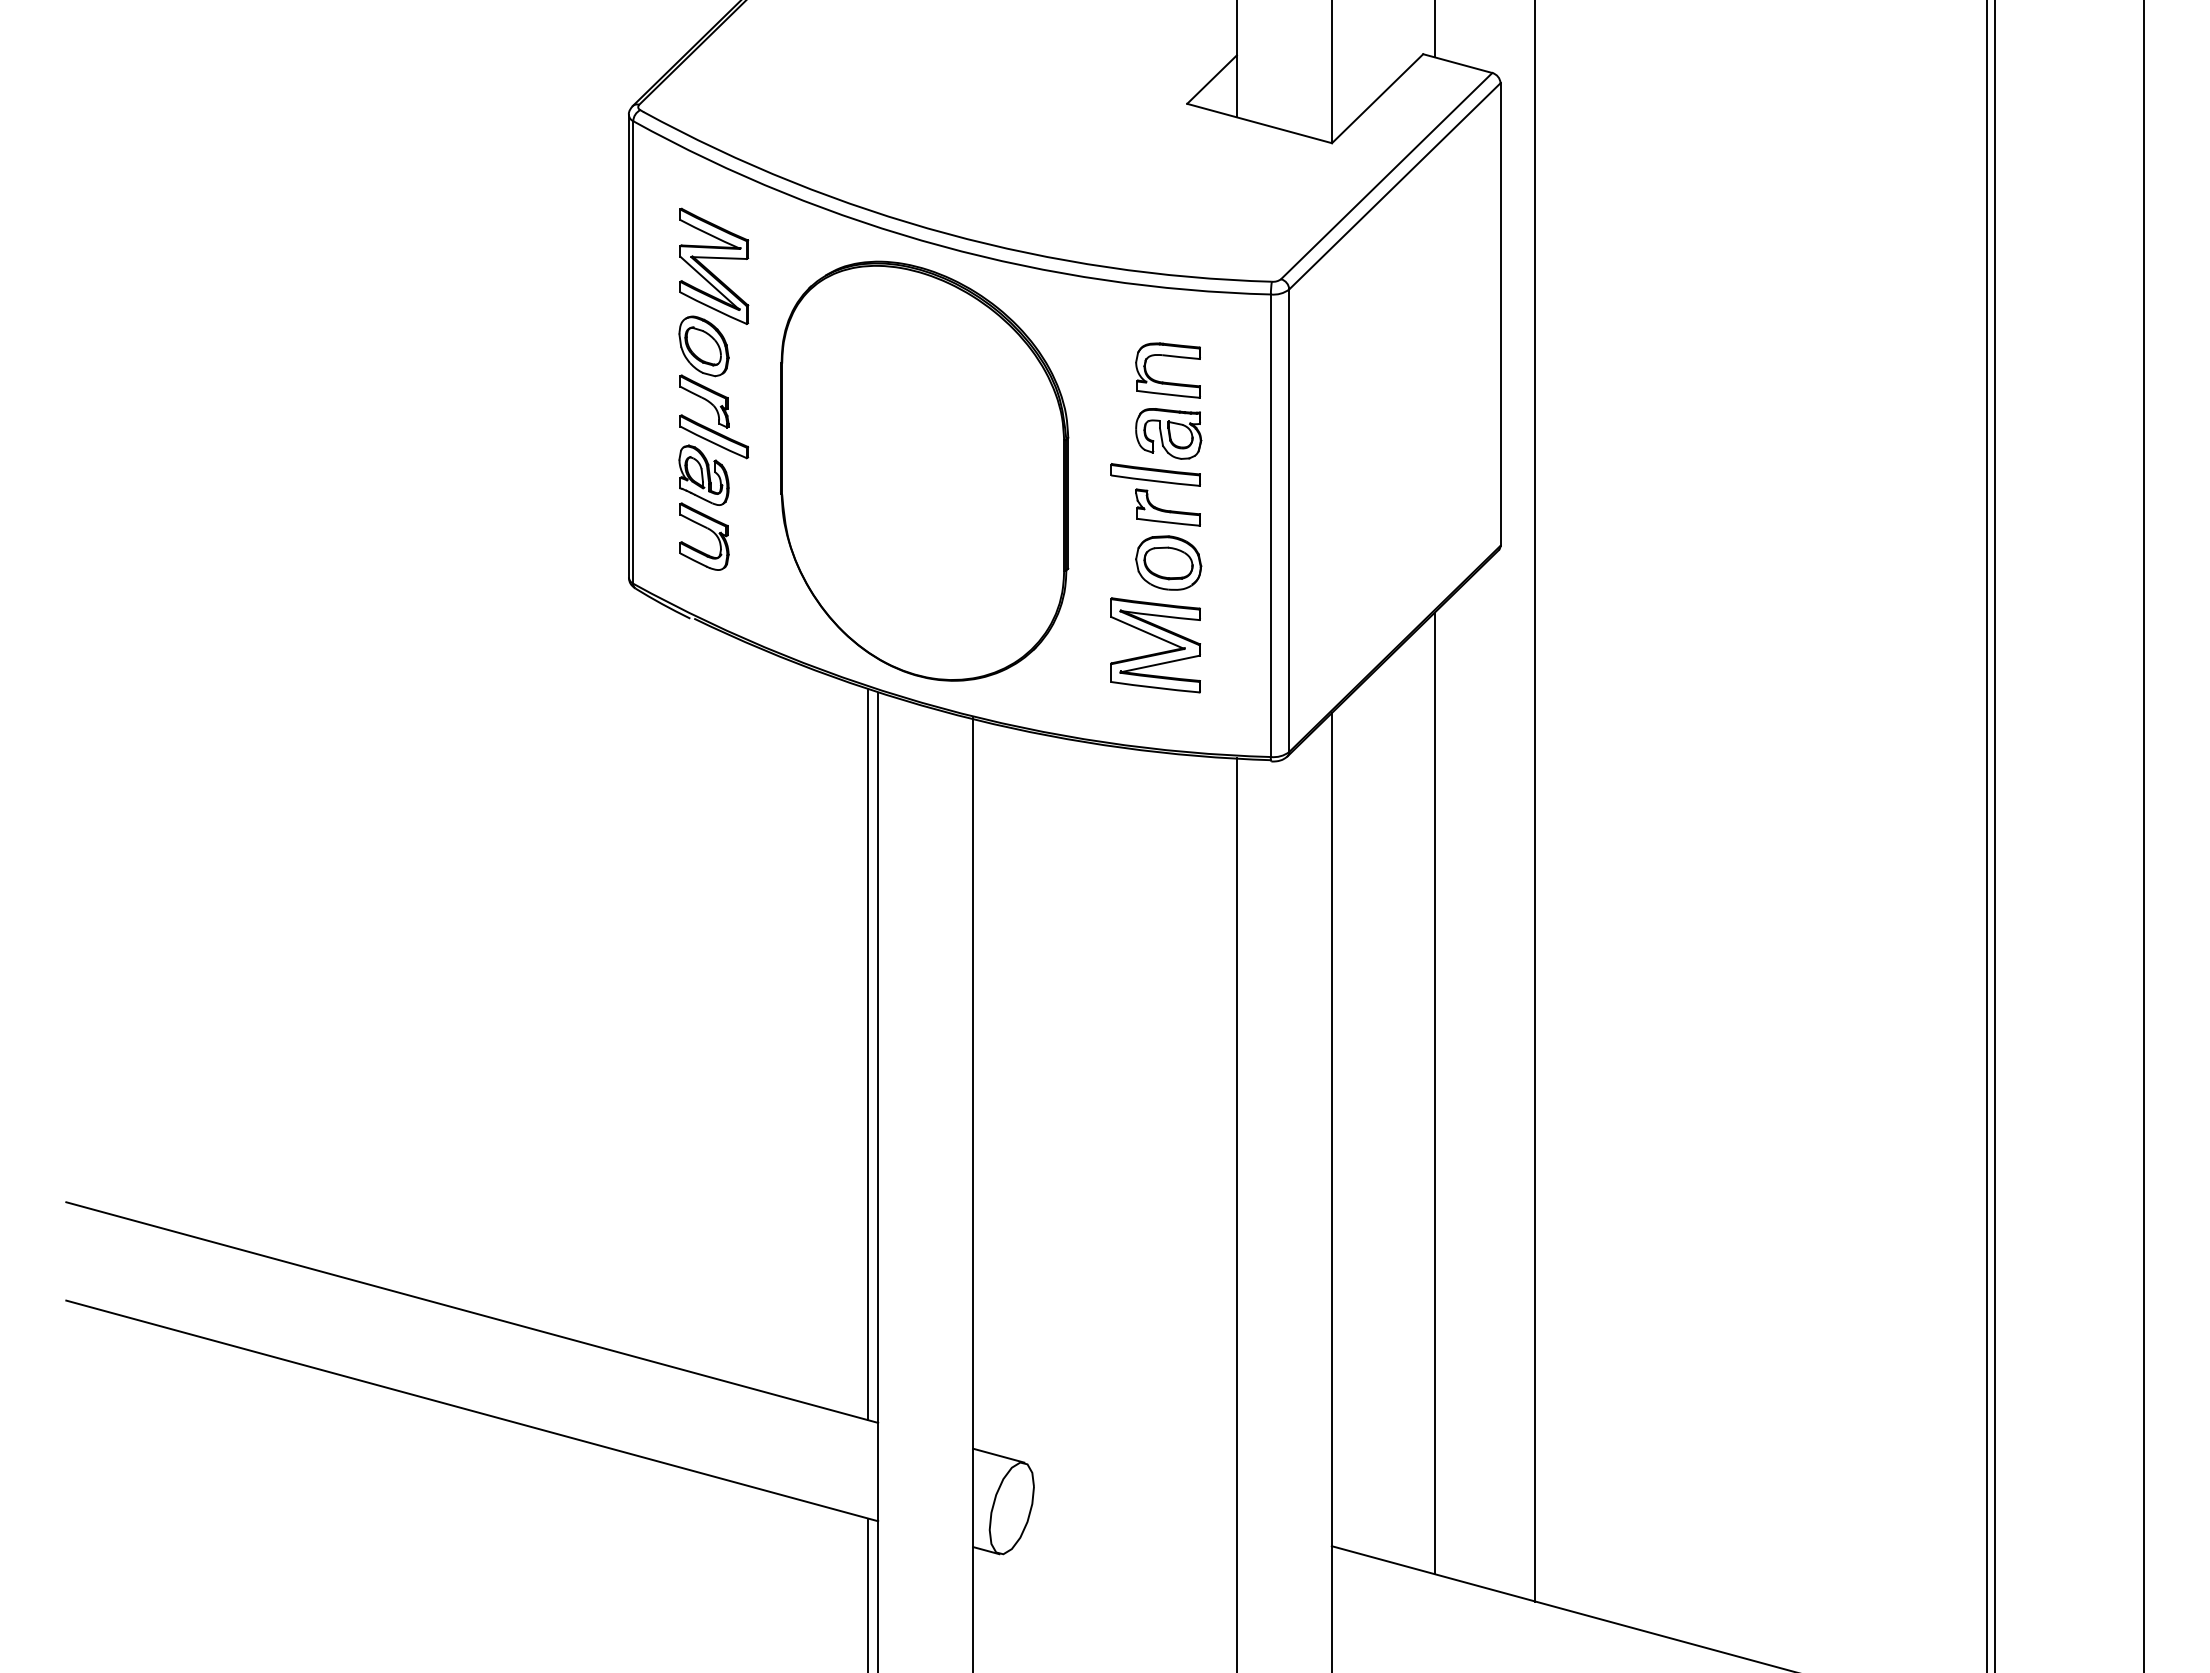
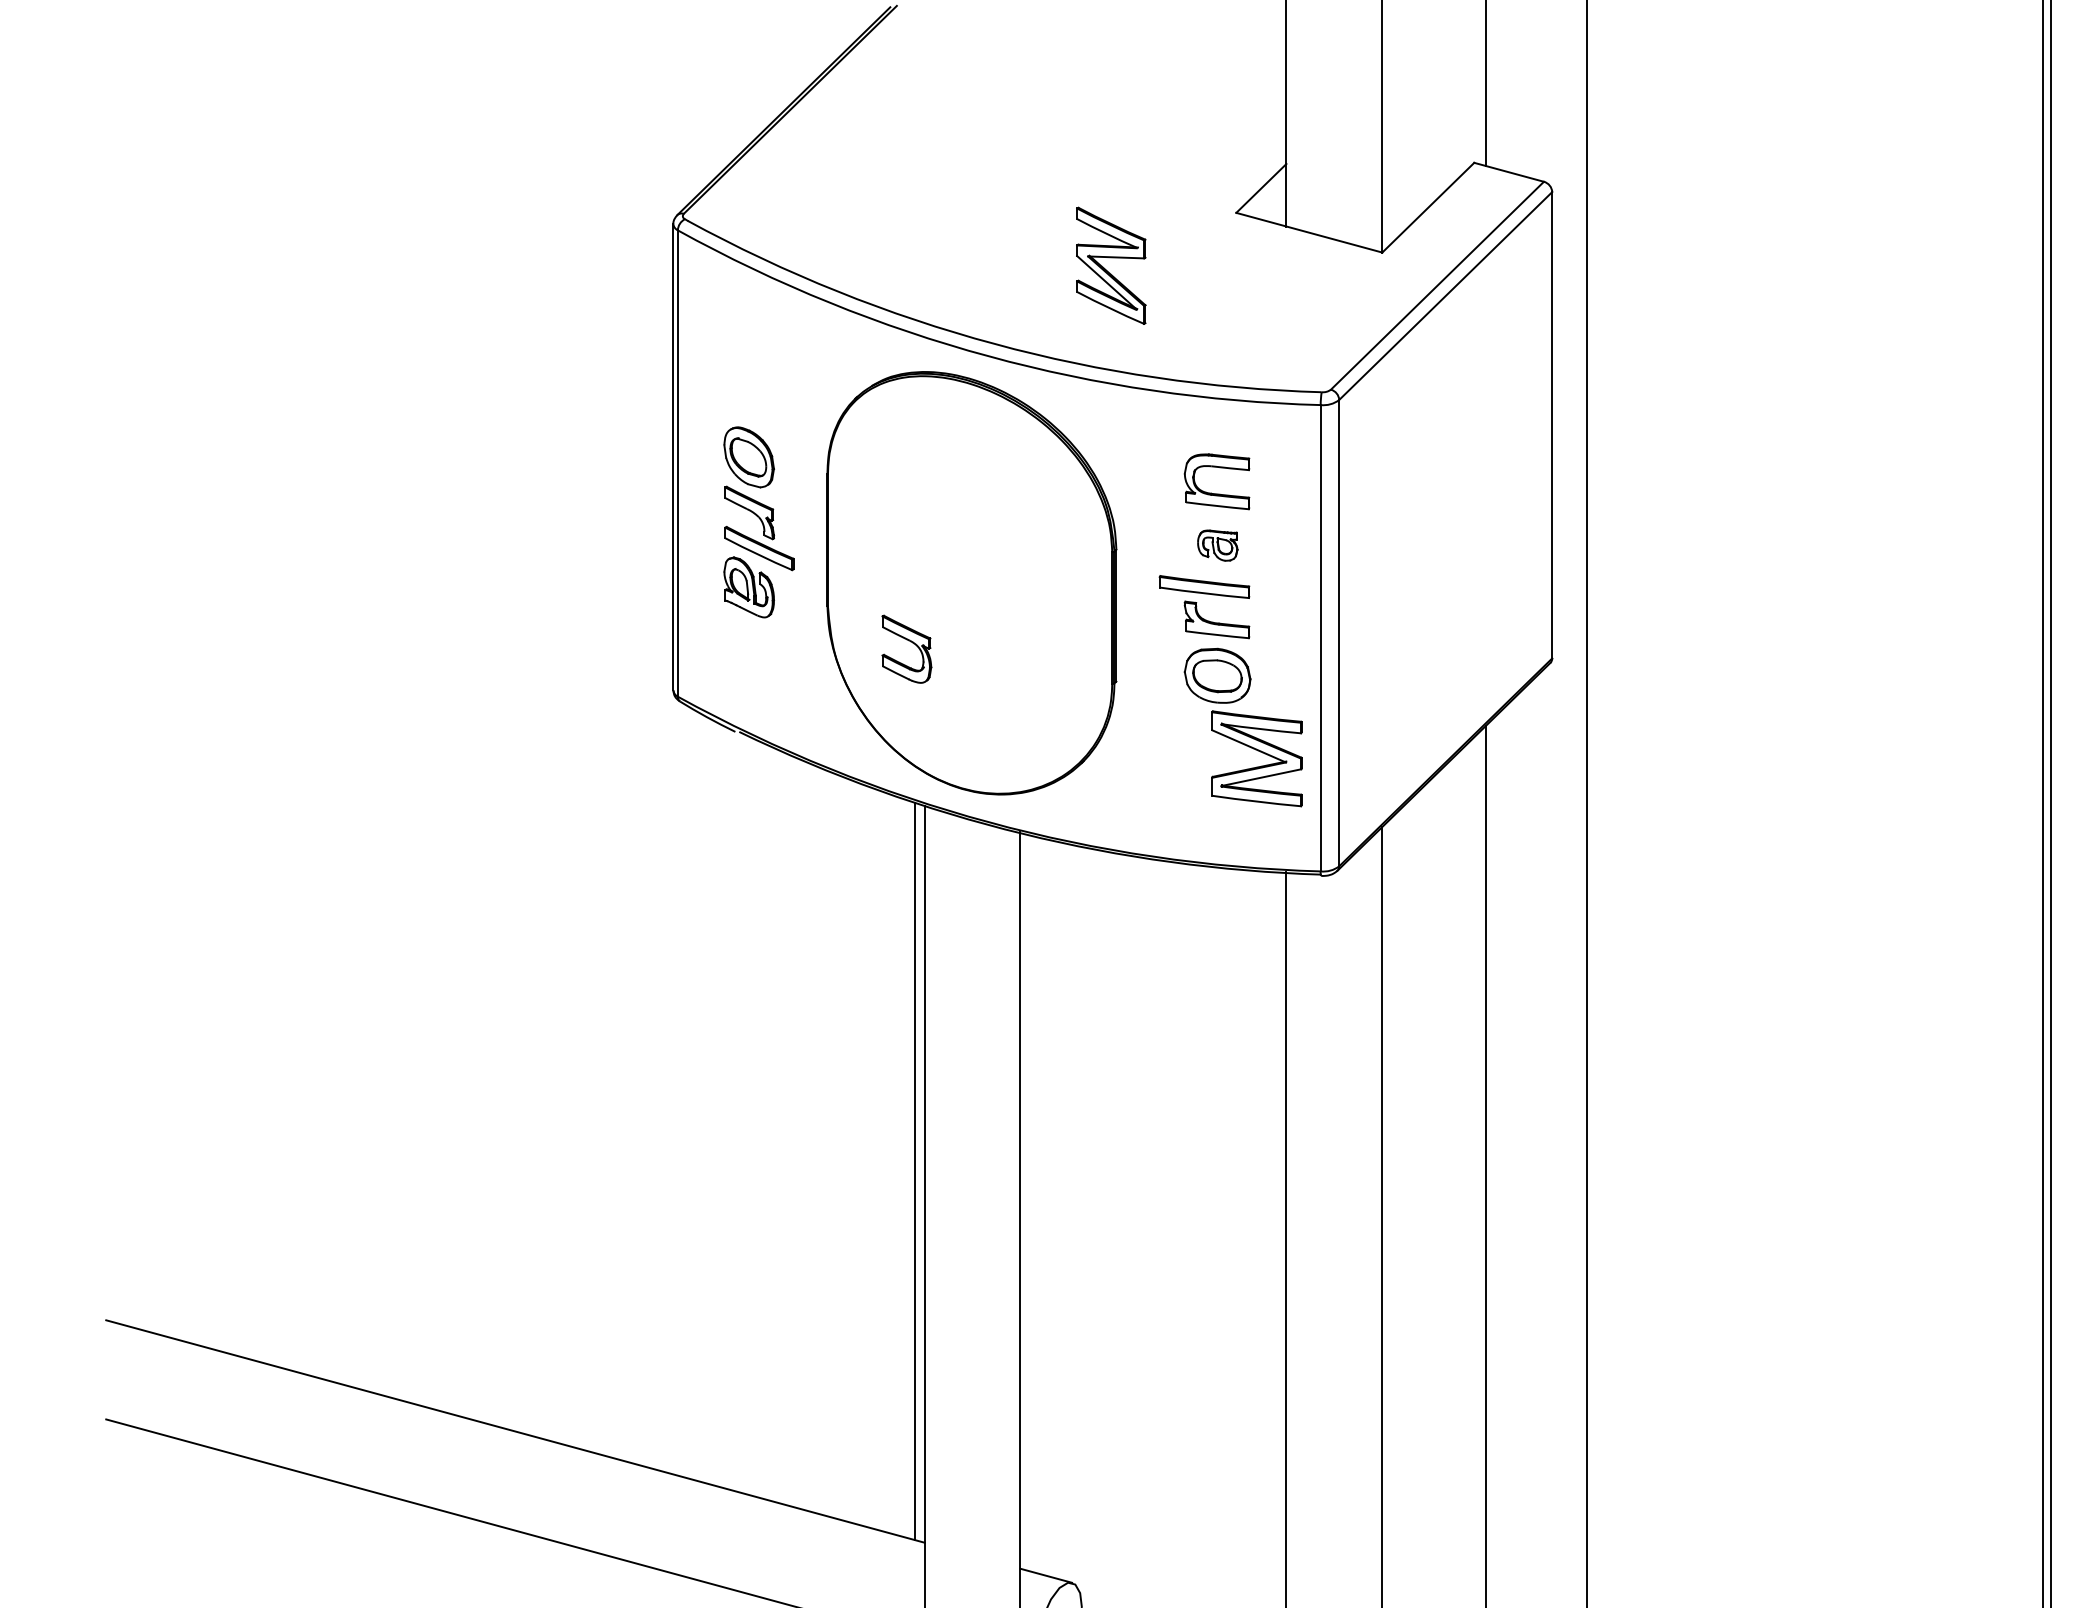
part: (710, 270) -> (1107, 269), moved
part: (1168, 433) -> (1217, 545), size x0.6
part: (707, 529) -> (909, 642), moved
part: (1159, 639) -> (1260, 752), moved

